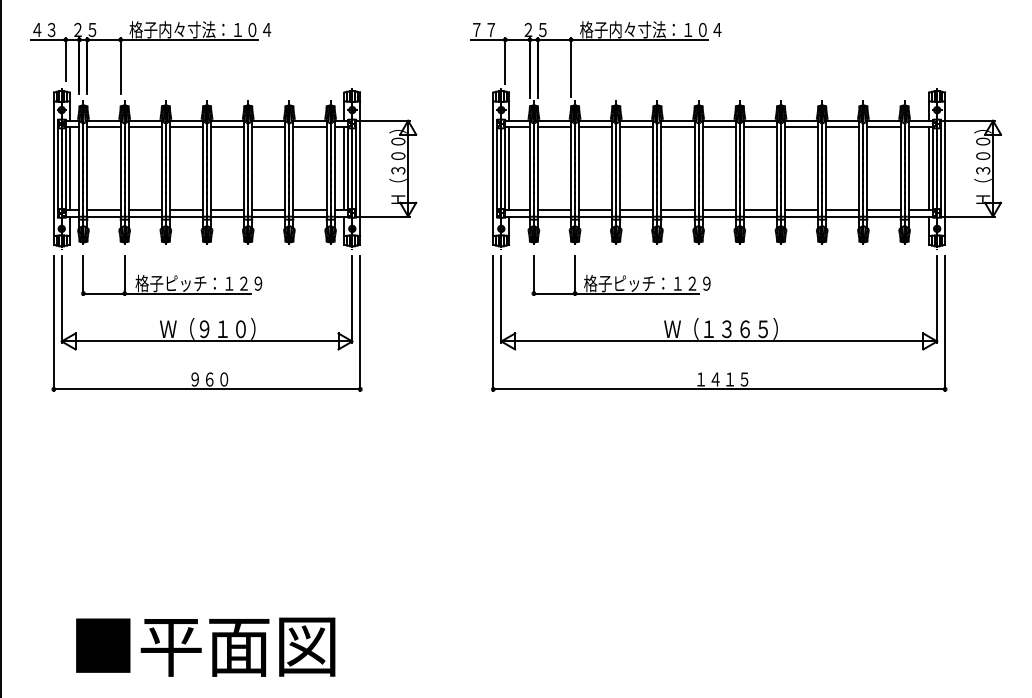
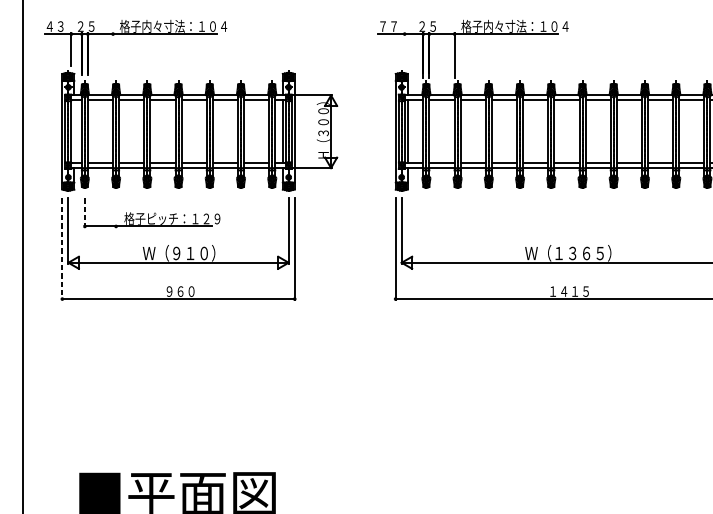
line: (505, 61) -> (404, 50), removed
line: (120, 66) -> (112, 54), removed
line: (69, 168) -> (74, 131), removed
line: (124, 275) -> (115, 212), removed
part: (620, 275) -> (492, 212), removed
line: (83, 276) -> (84, 213), solid -> dashed
line: (53, 324) -> (62, 249), solid -> dashed

